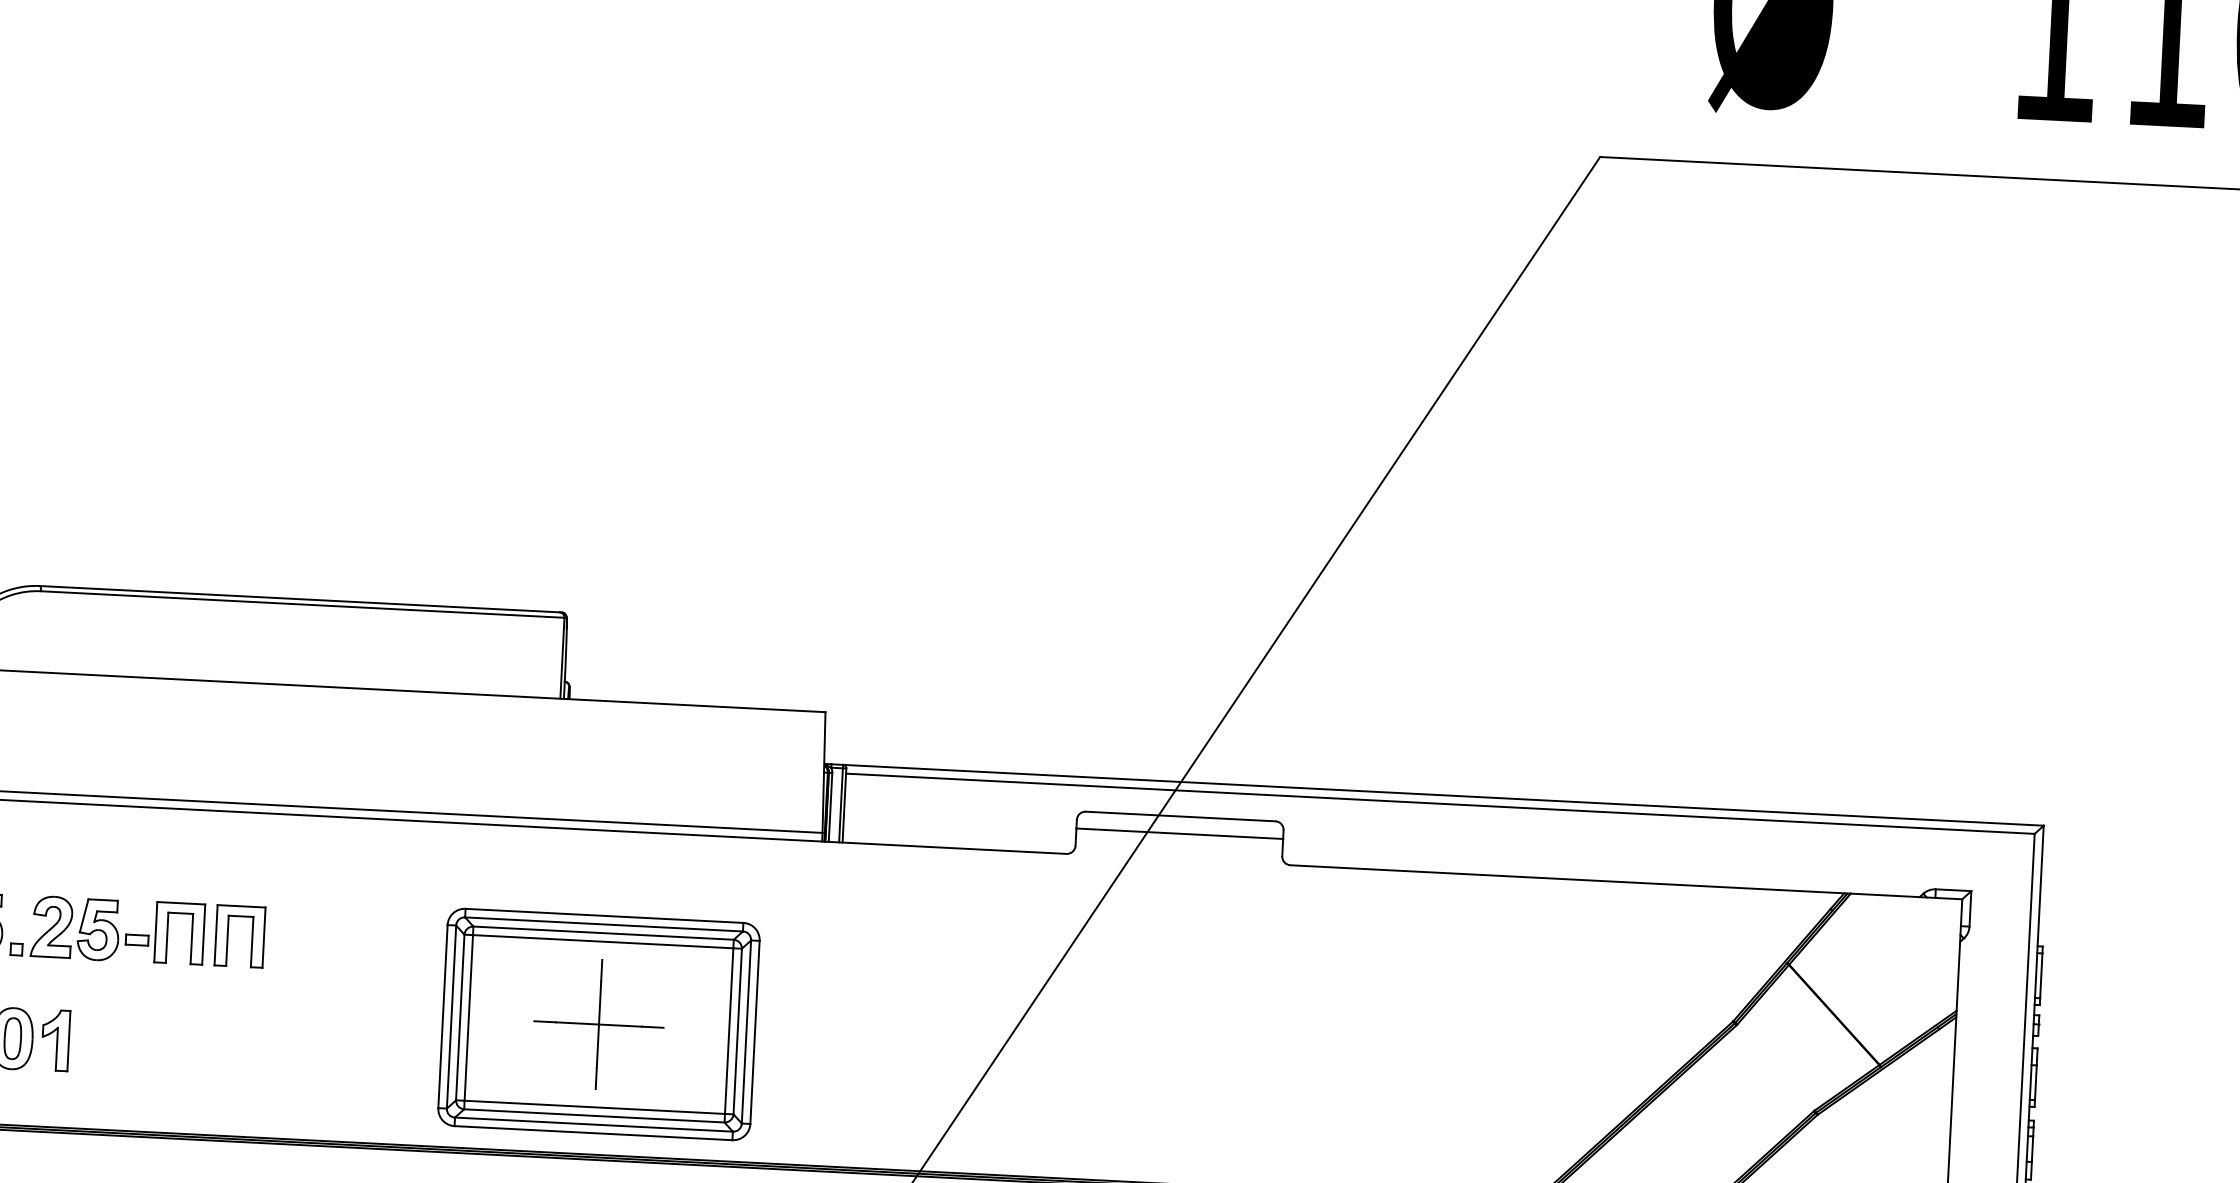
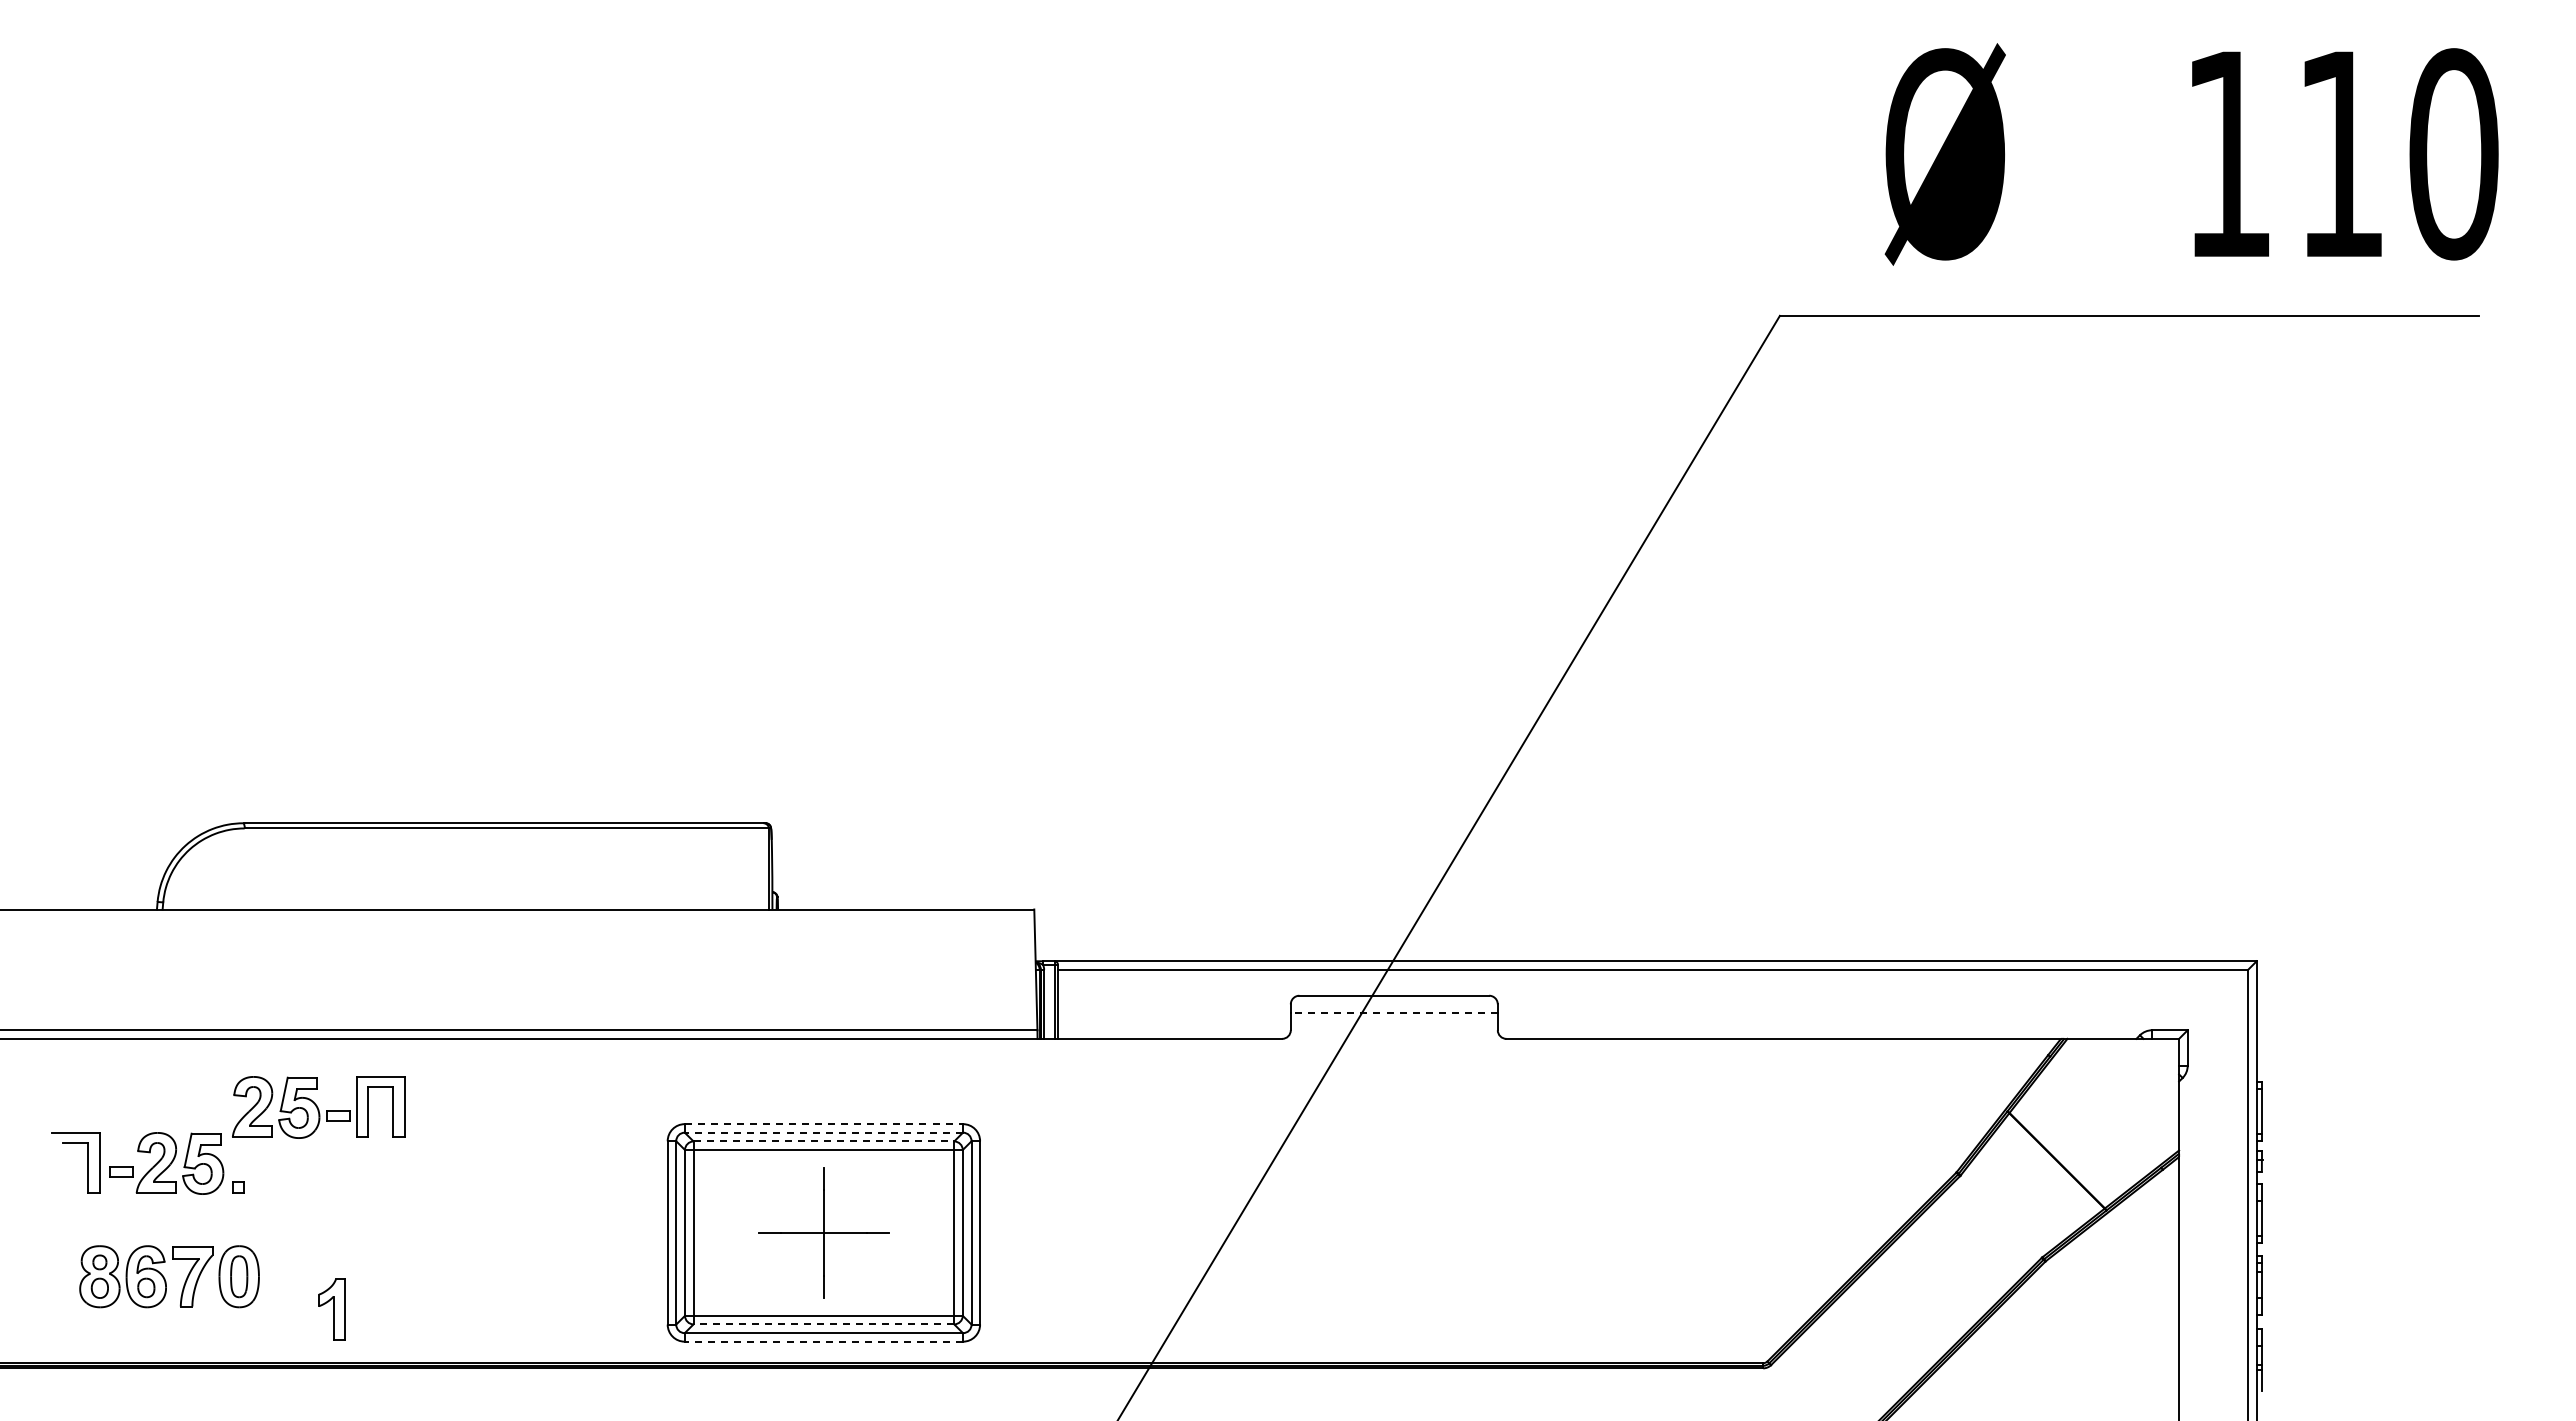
line: (1178, 834) -> (1393, 1013), solid -> dashed
line: (605, 916) -> (824, 1124), solid -> dashed
line: (603, 924) -> (823, 1132), solid -> dashed
part: (117, 930) -> (318, 1107), moved
line: (604, 933) -> (824, 1141), solid -> dashed
part: (228, 935) -> (449, 1162), removed
part: (55, 1040) -> (331, 1309), moved
line: (593, 1115) -> (823, 1324), solid -> dashed
line: (593, 1132) -> (823, 1341), solid -> dashed

